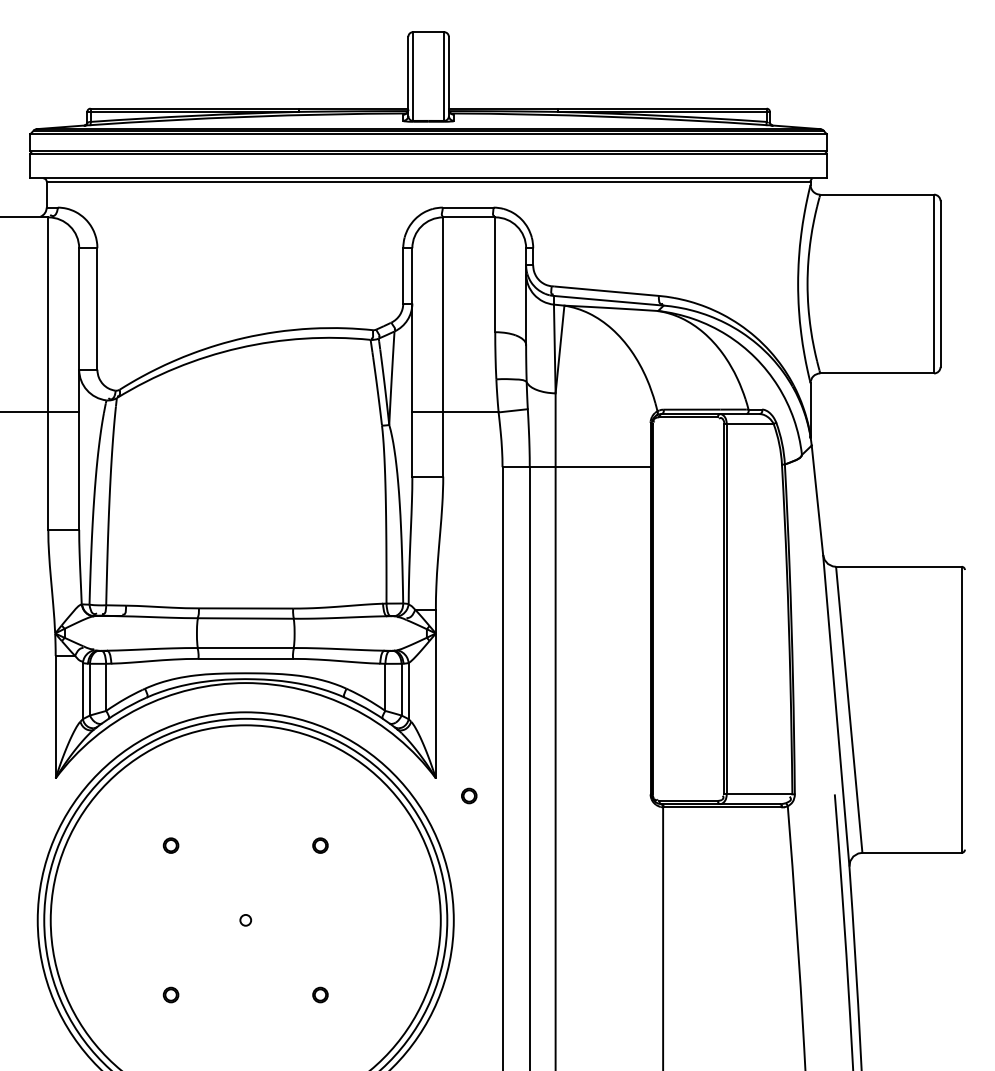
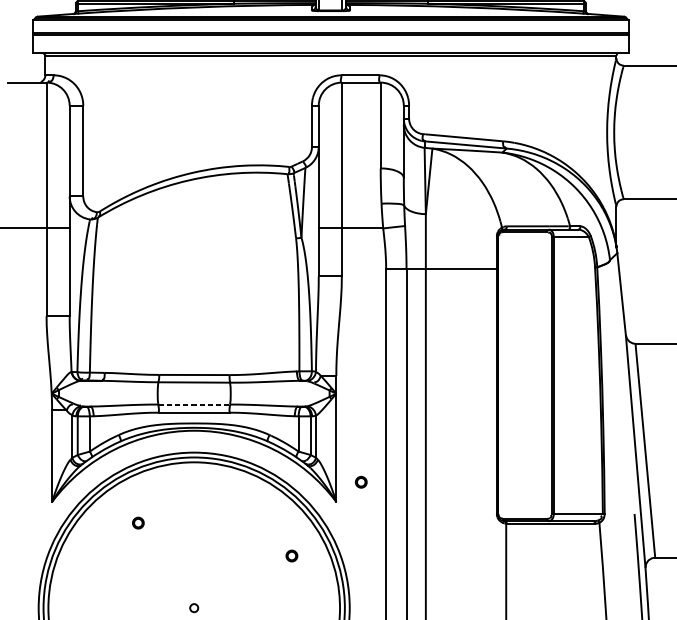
line: (245, 648) -> (194, 404), solid -> dashed
part: (469, 795) -> (361, 481), moved
part: (170, 845) -> (137, 523), moved
circle: (320, 845) -> (291, 555), moved

